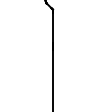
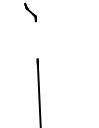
line: (52, 28) -> (36, 40), removed

